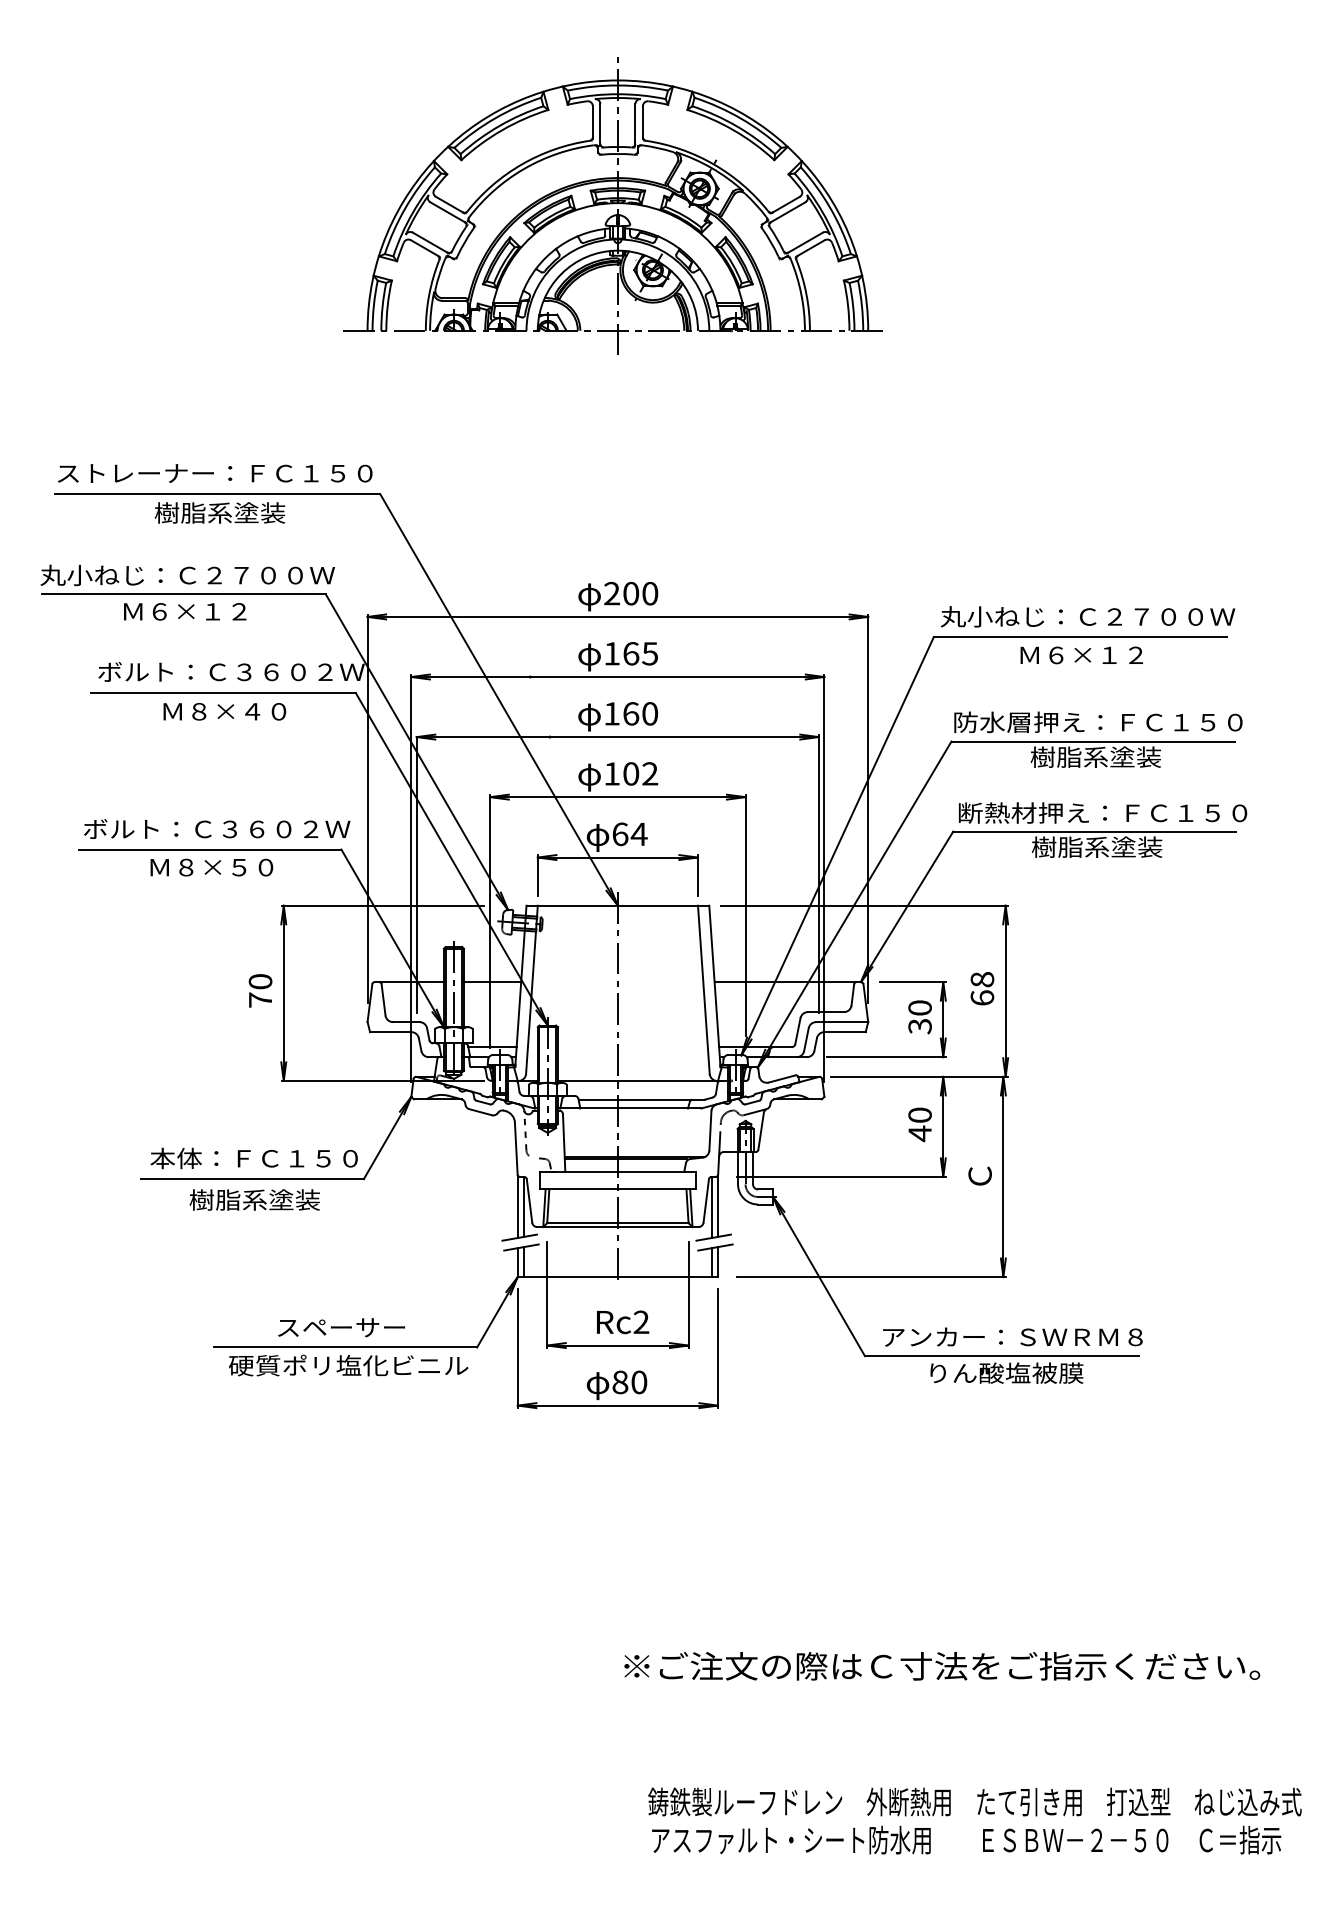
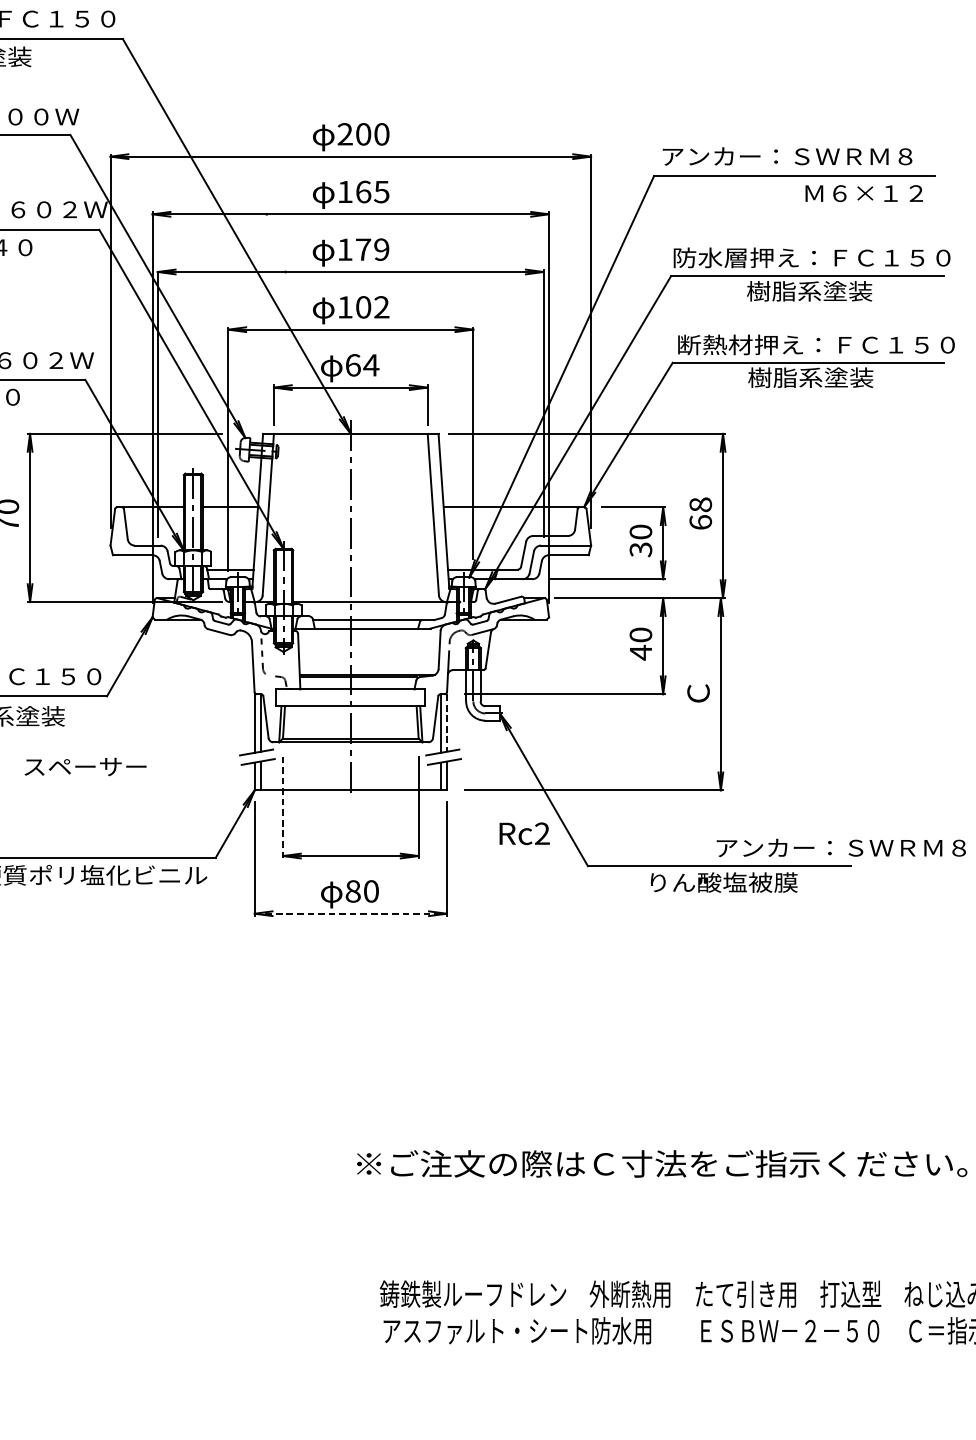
text: (1087, 616) -> (801, 156), 丸小ねじ：Ｃ２７００Ｗ -> アンカー：ＳＷＲＭ８
text: (1081, 655) -> (863, 193), moved
text: (640, 713) -> (372, 249), 160 -> 179
line: (718, 1206) -> (447, 722), solid -> dashed
line: (547, 1295) -> (283, 808), solid -> dashed
text: (623, 1322) -> (525, 833), moved
text: (341, 1327) -> (85, 766), moved
text: (1012, 1336) -> (840, 847), moved
line: (618, 1405) -> (351, 913), solid -> dashed

